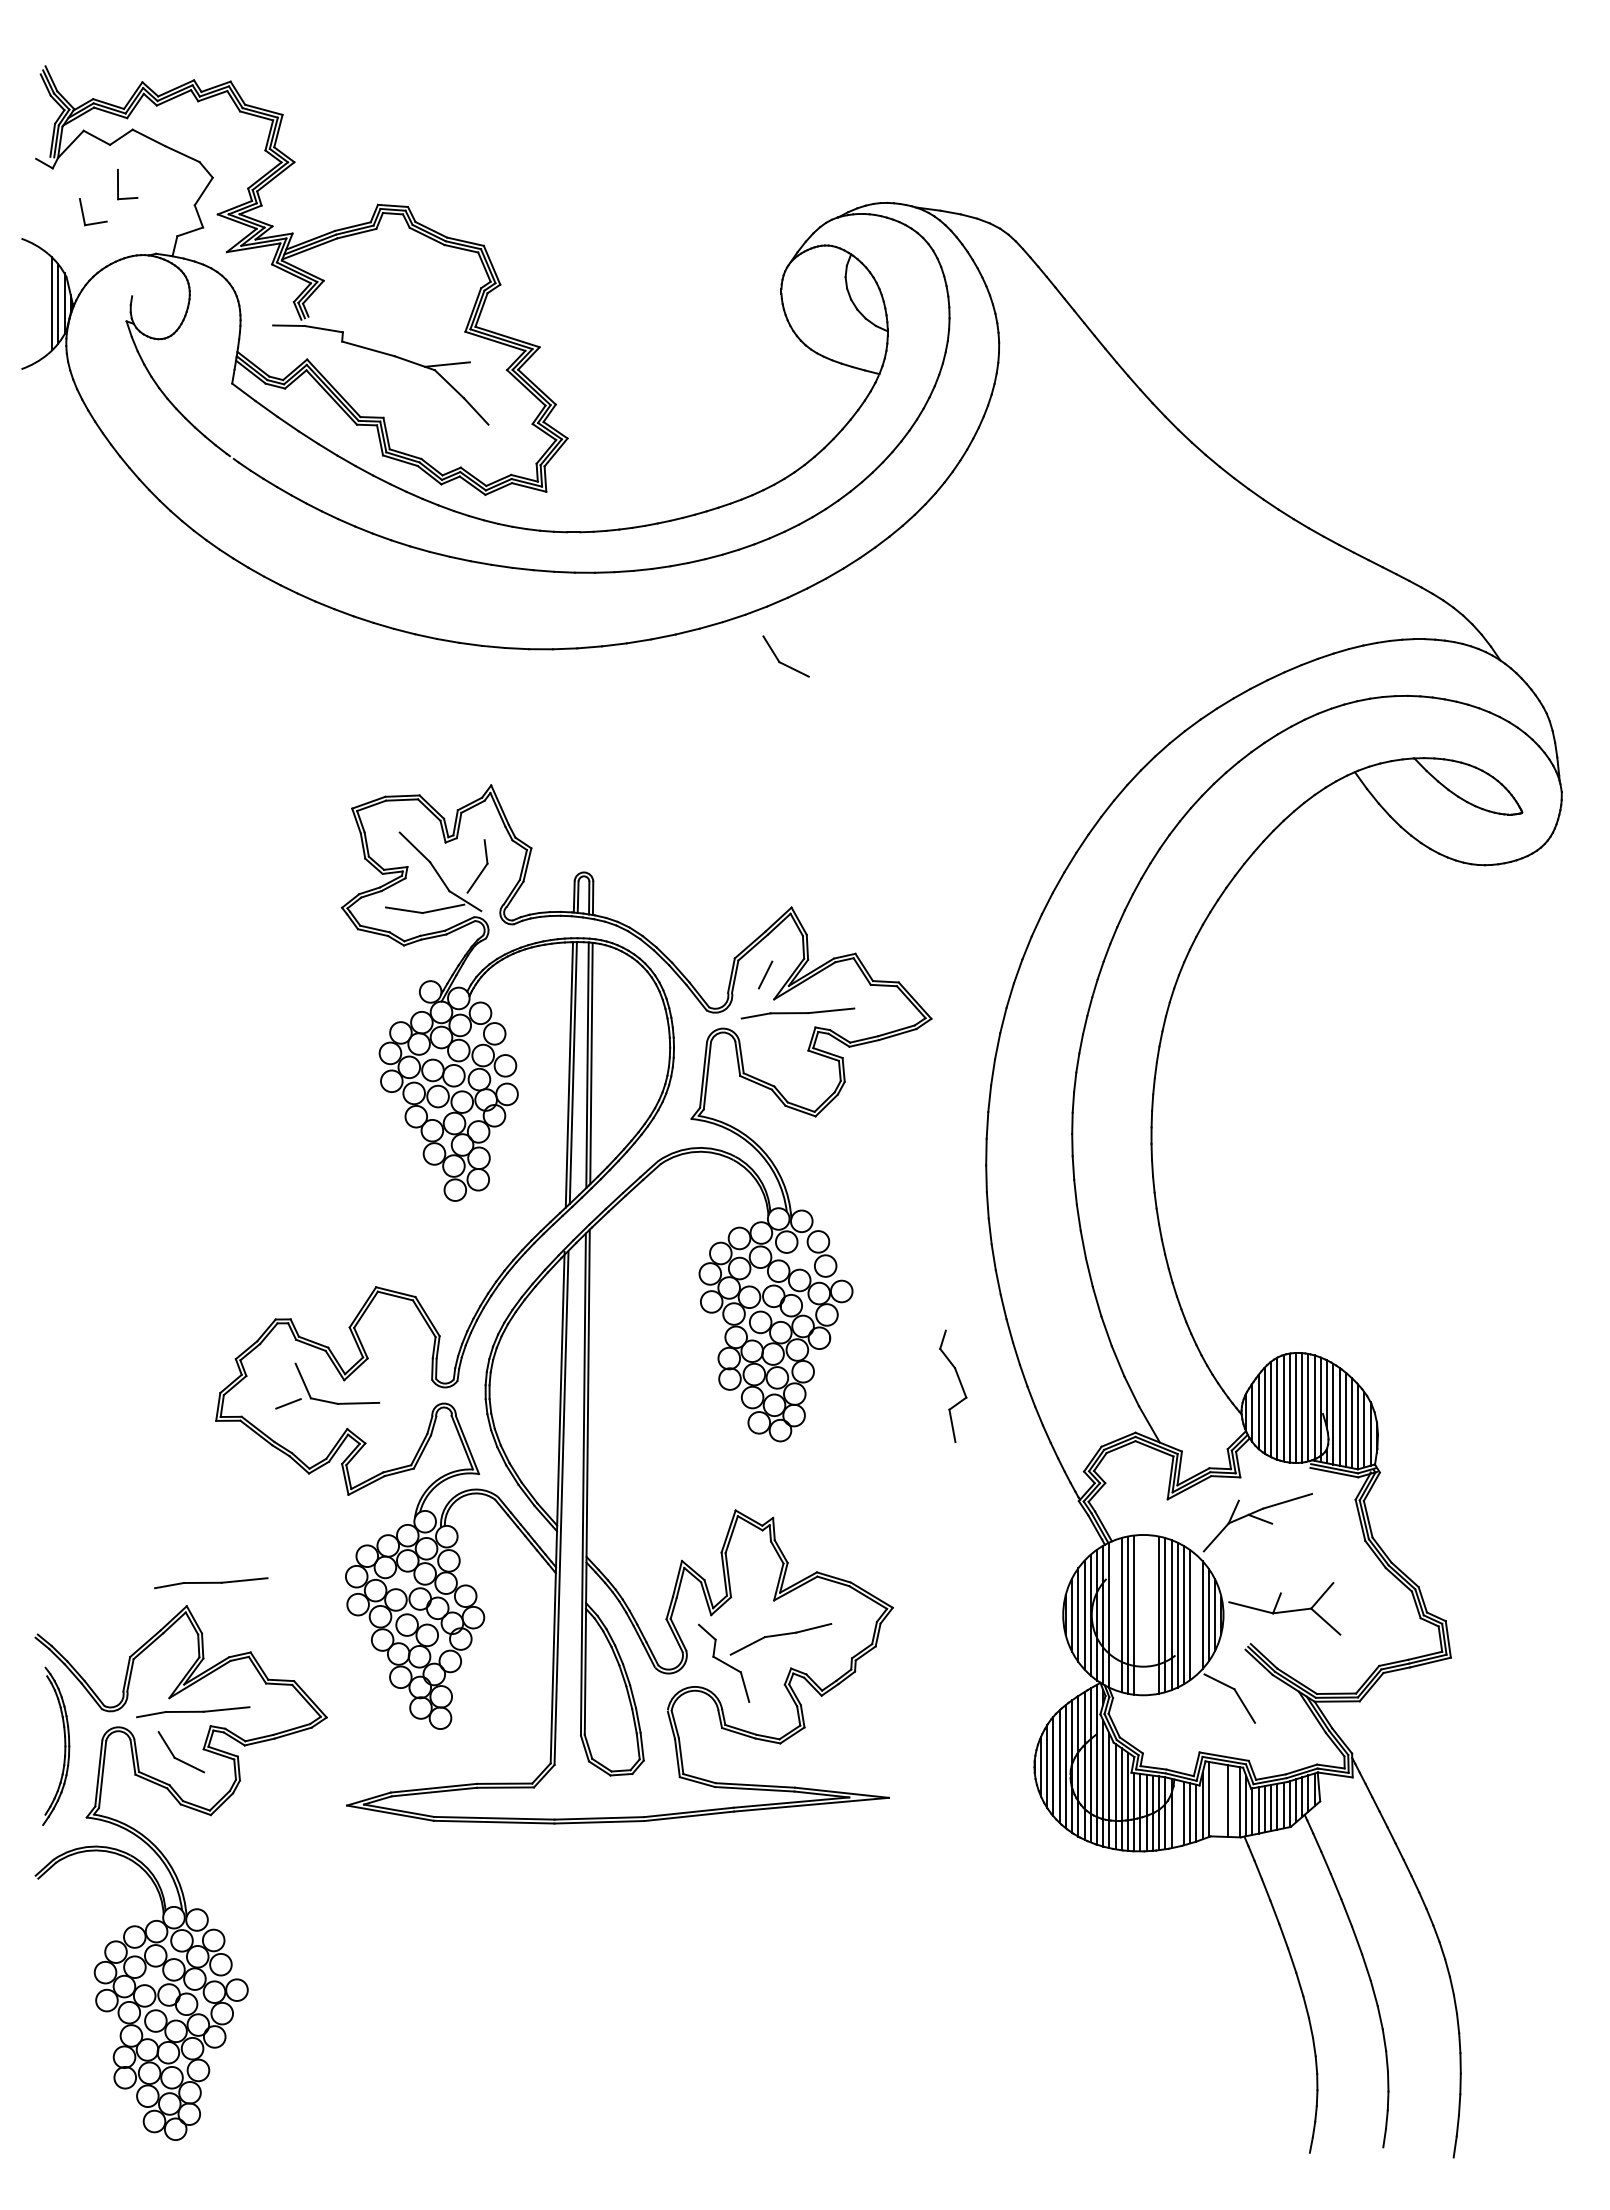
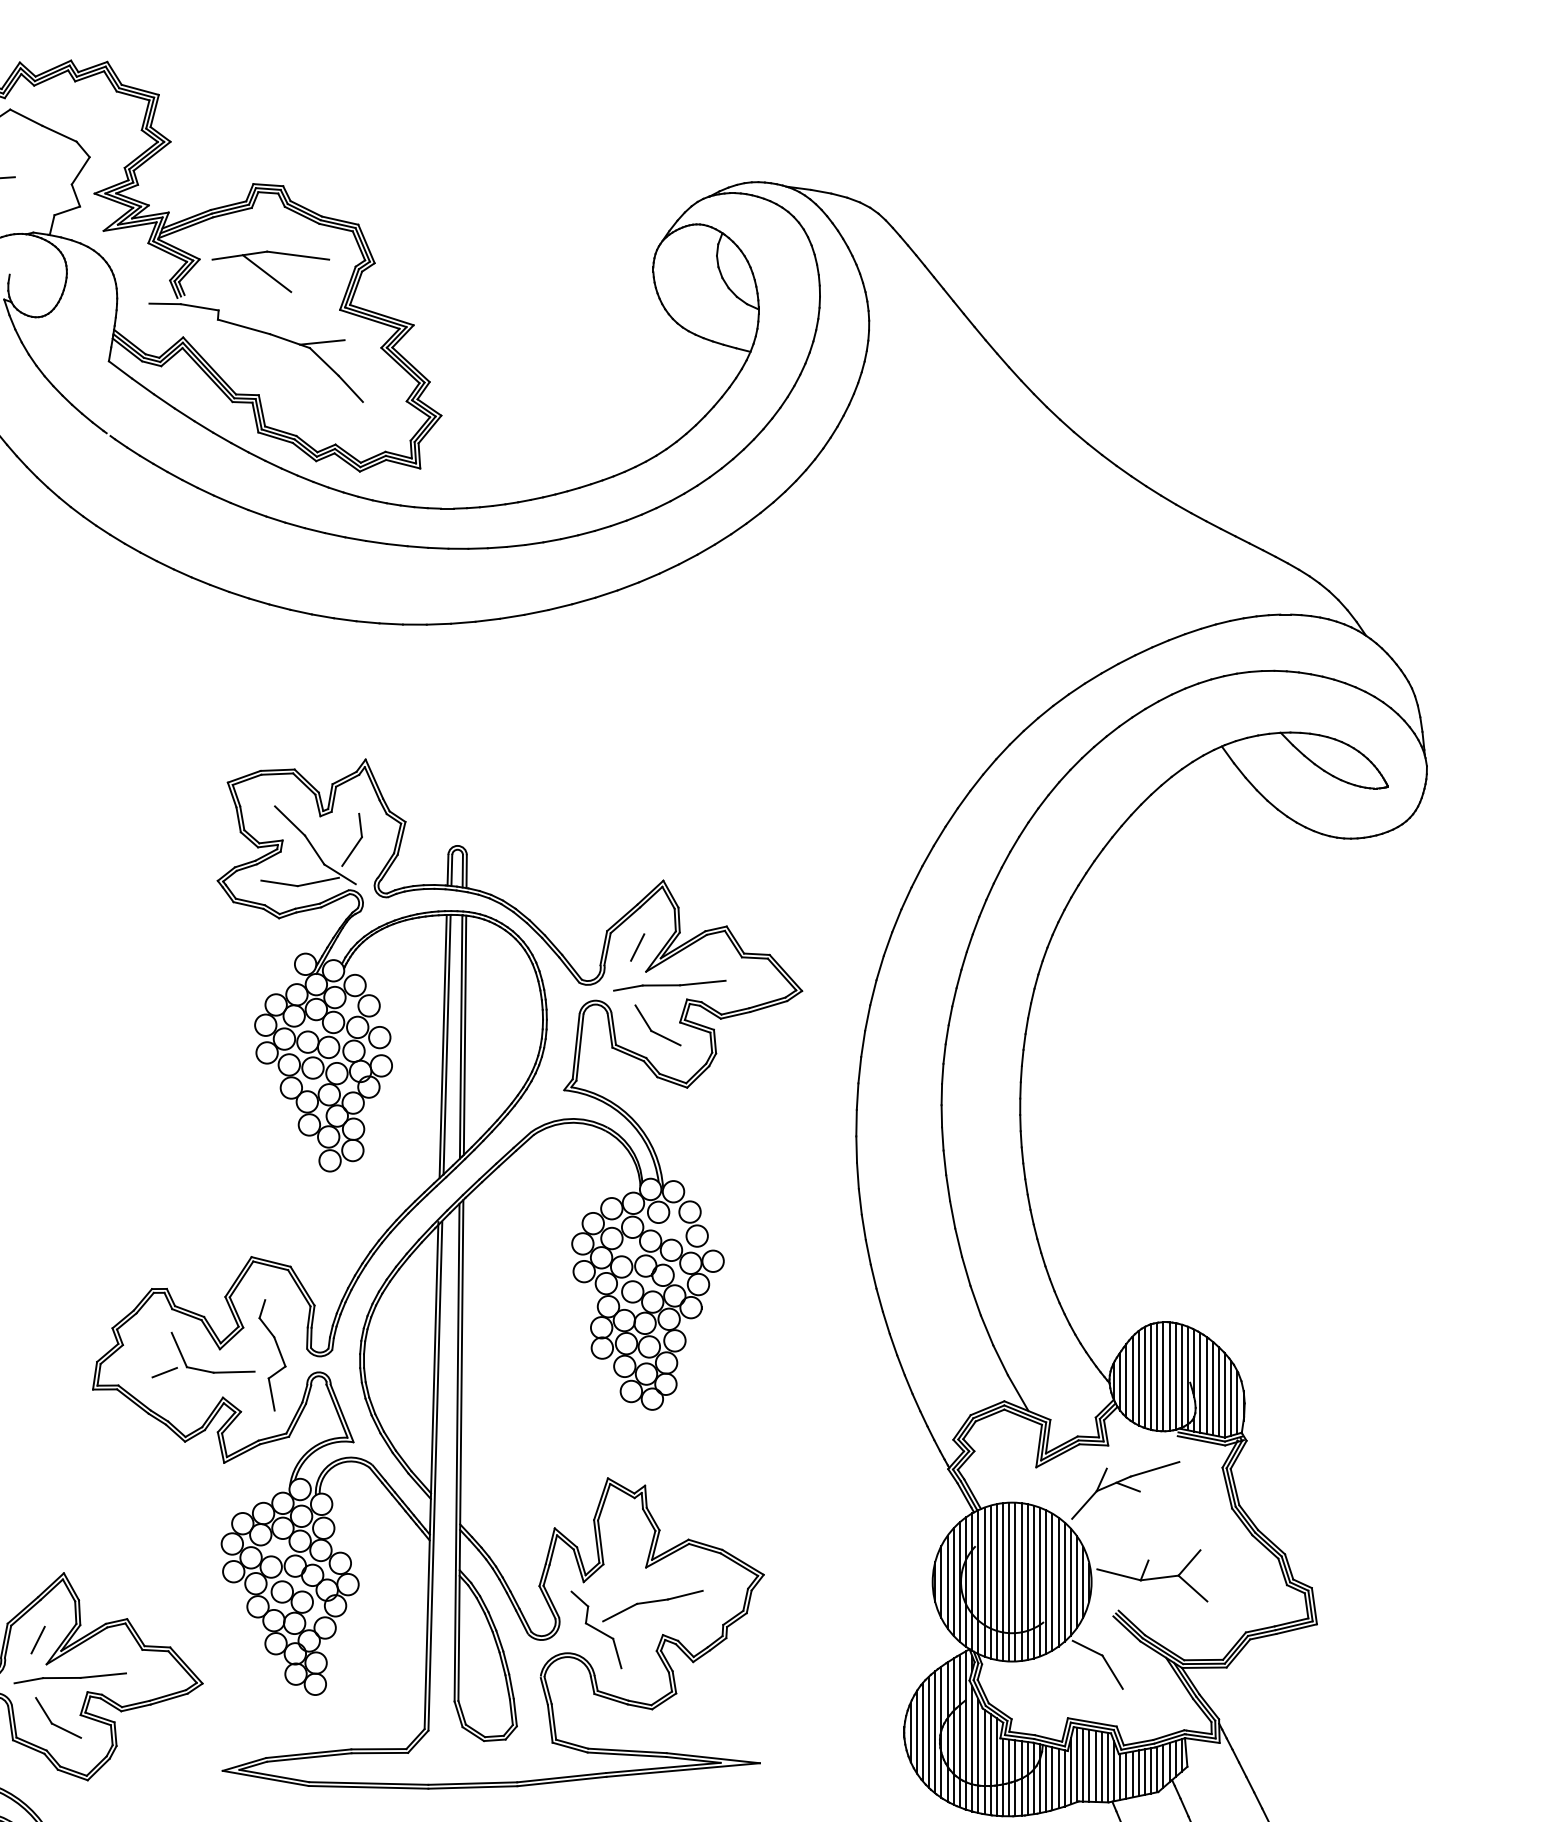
part: (395, 293) -> (270, 271), added
part: (782, 662) -> (654, 1031), moved
part: (959, 1383) -> (278, 1352), moved
part: (211, 1583) -> (88, 1550), removed
line: (1115, 1614) -> (984, 1581), added
line: (1152, 1614) -> (1021, 1581), added
line: (1140, 1615) -> (1009, 1582), added
line: (1146, 1615) -> (1015, 1582), added
line: (1196, 1615) -> (1064, 1582), added
line: (160, 1673) -> (37, 1639), added
line: (1215, 1799) -> (1083, 1764), added
line: (1221, 1800) -> (1089, 1765), added
line: (1233, 1801) -> (1101, 1766), added
line: (1177, 1813) -> (1045, 1778), added

